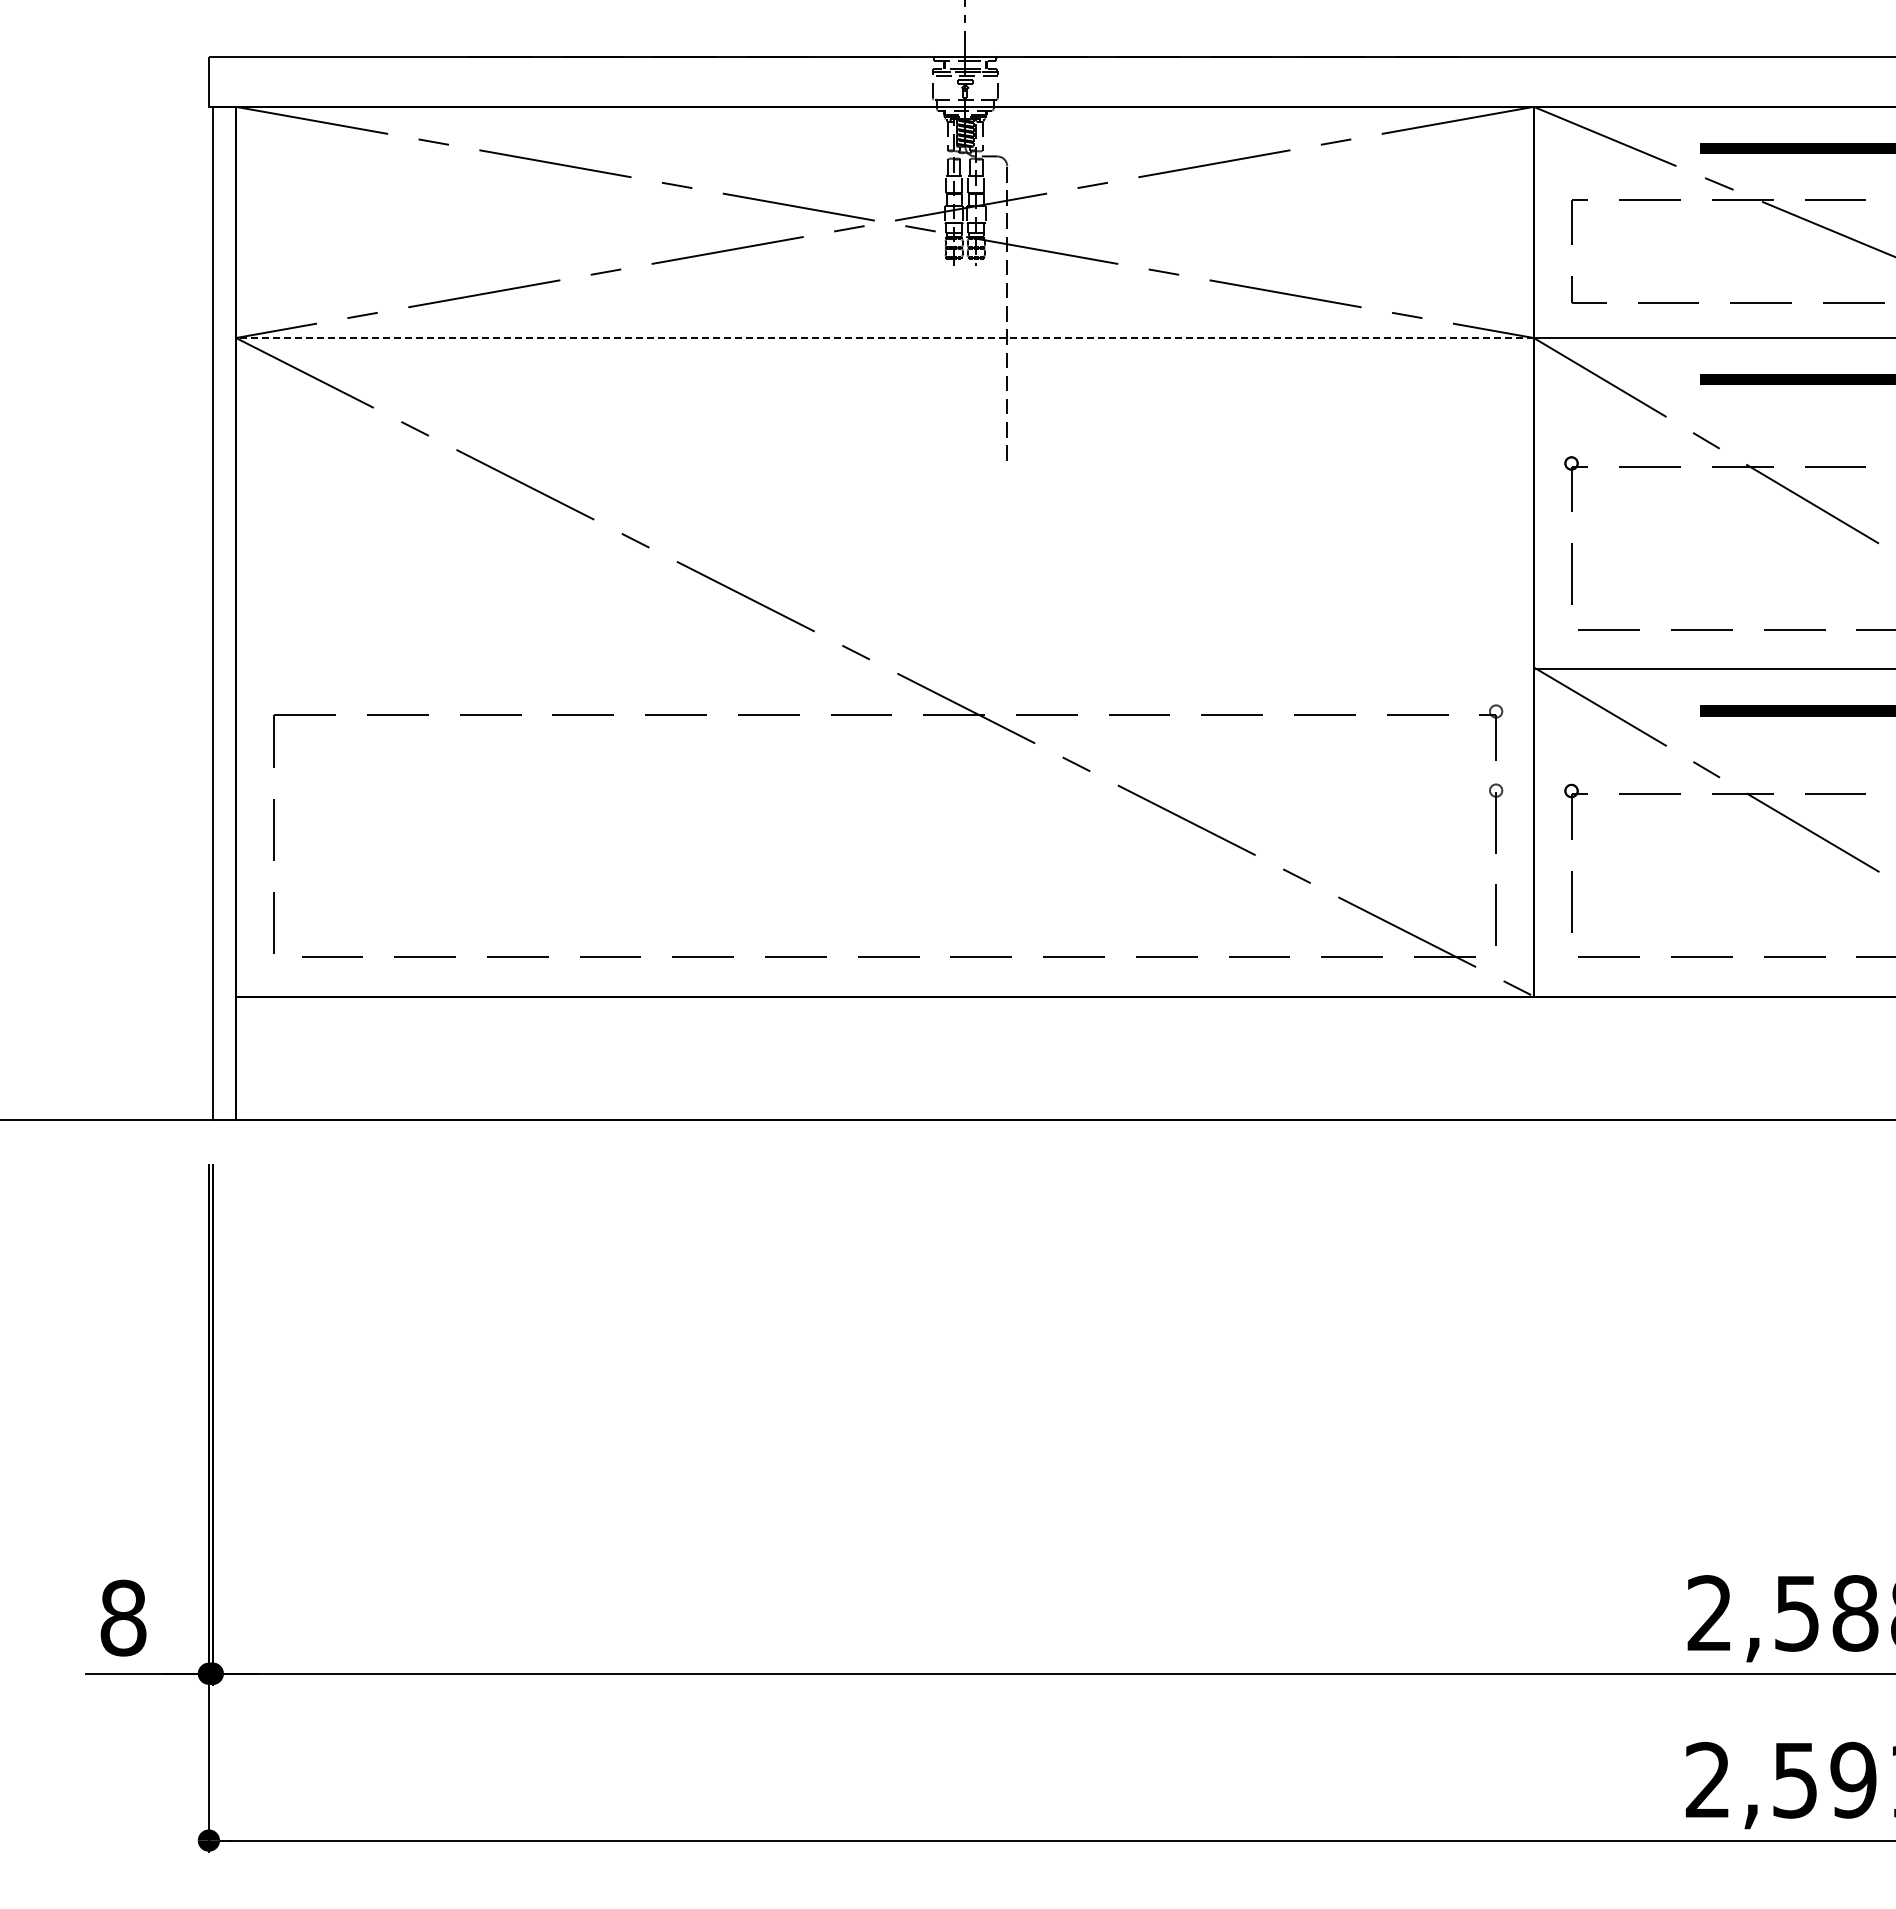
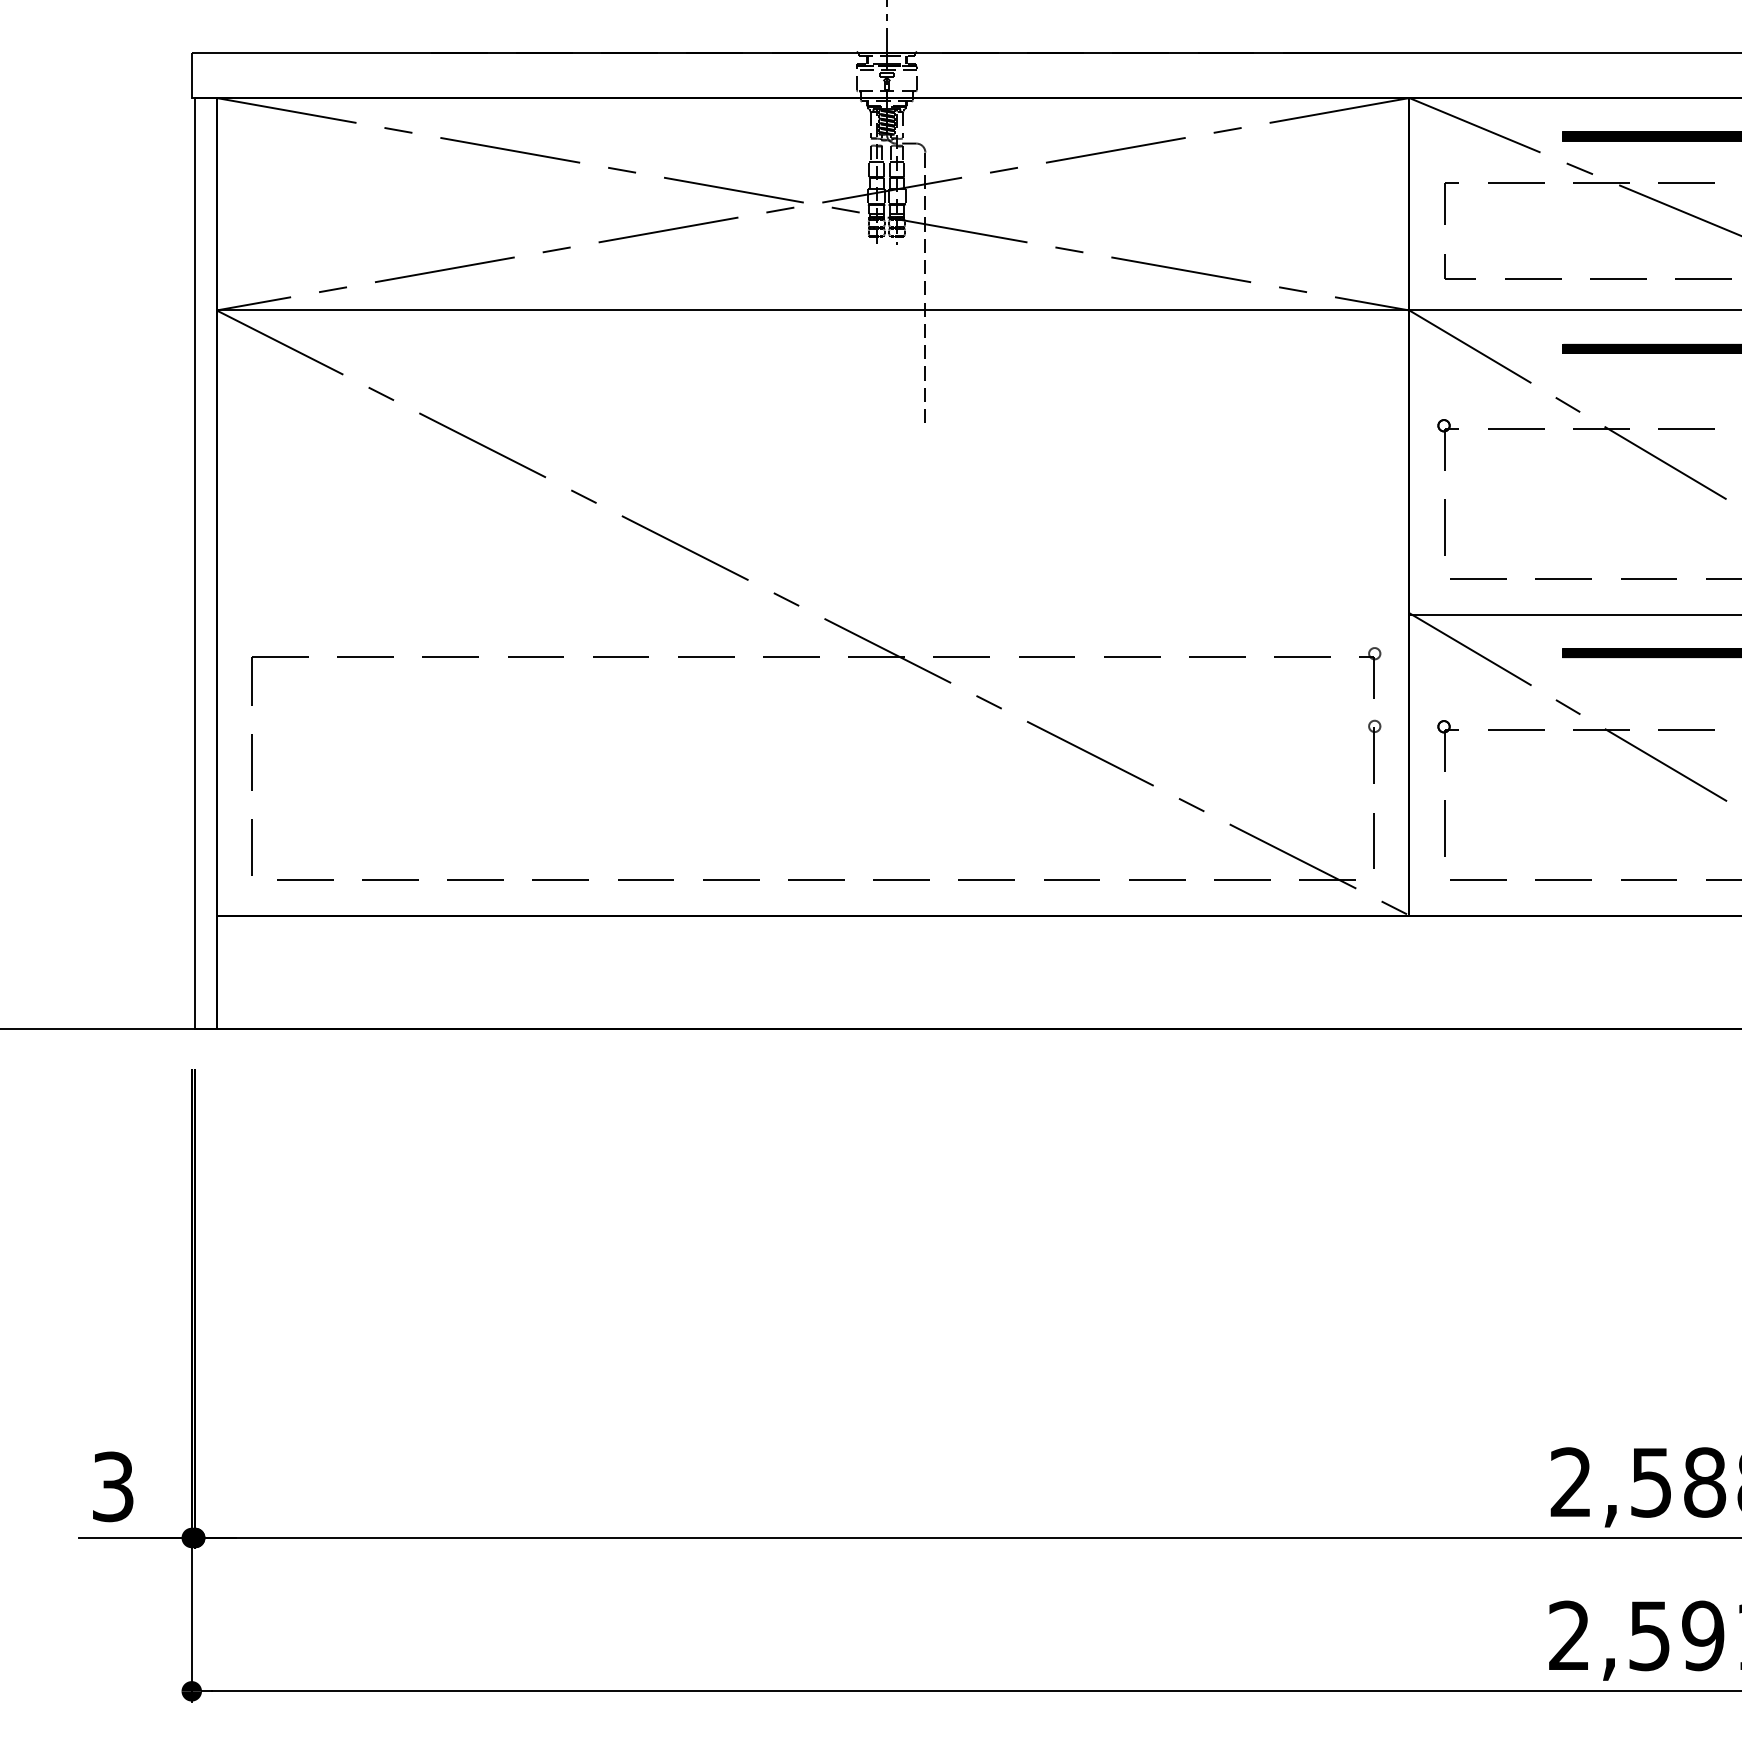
line: (884, 338) -> (812, 310), dashed -> solid
text: (123, 1617) -> (113, 1486), 8 -> 3

